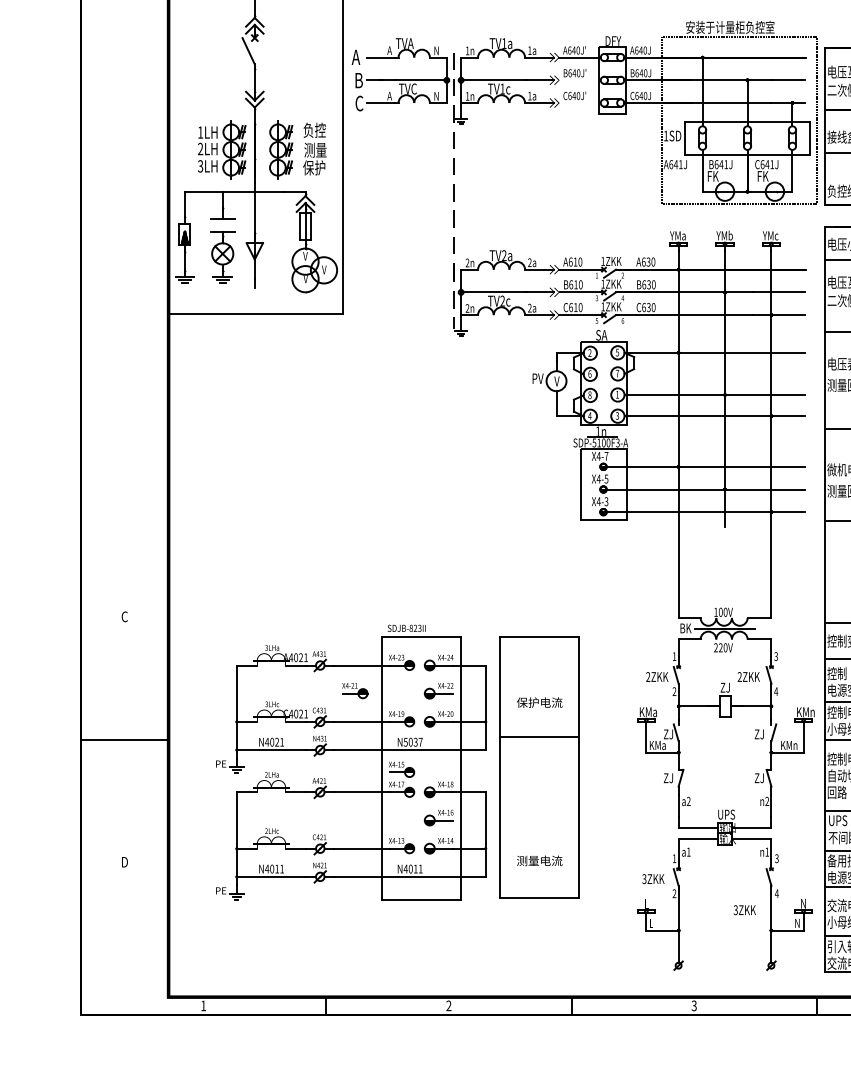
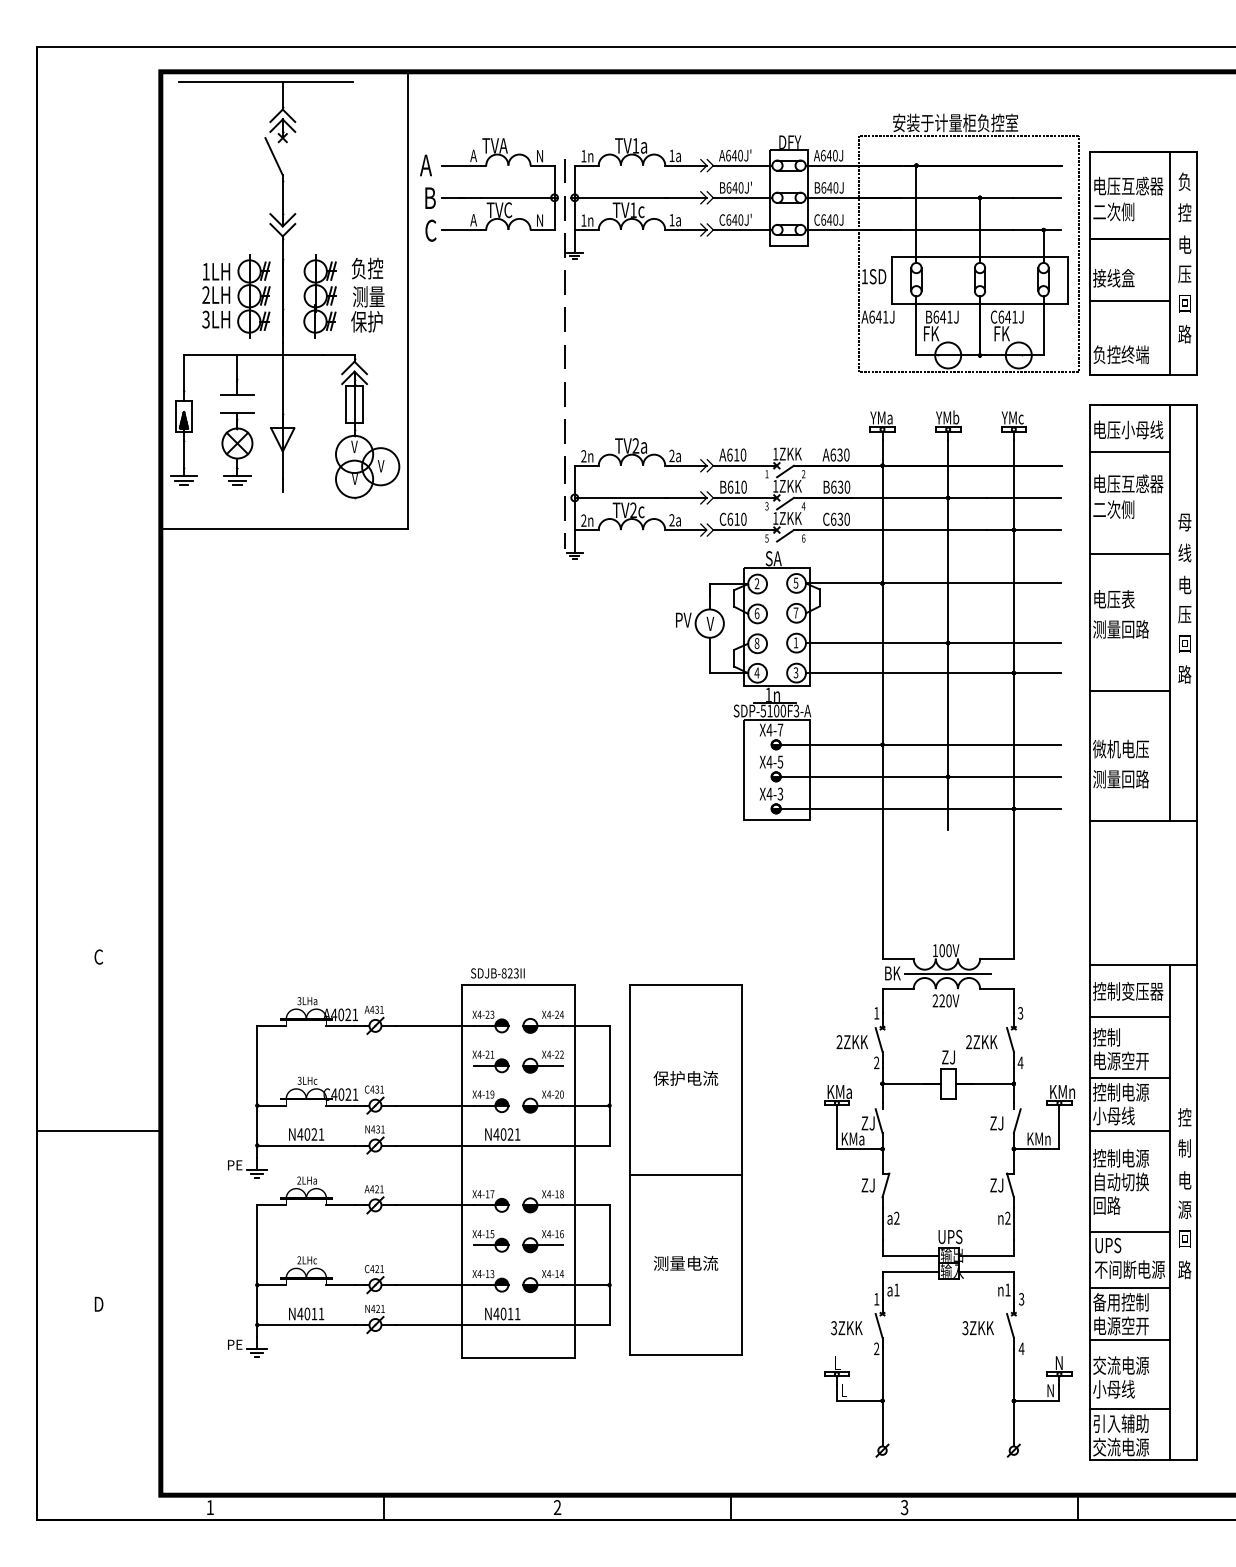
line: (579, 80) -> (742, 197), added
line: (579, 102) -> (742, 229), added
part: (354, 690) -> (490, 1061), moved
line: (539, 736) -> (685, 1175), moved
text: (412, 742) -> (506, 1134), N5037 -> N4021
part: (401, 769) -> (490, 1241), moved
text: (540, 860) -> (686, 1262), moved
text: (744, 910) -> (977, 1328), moved

